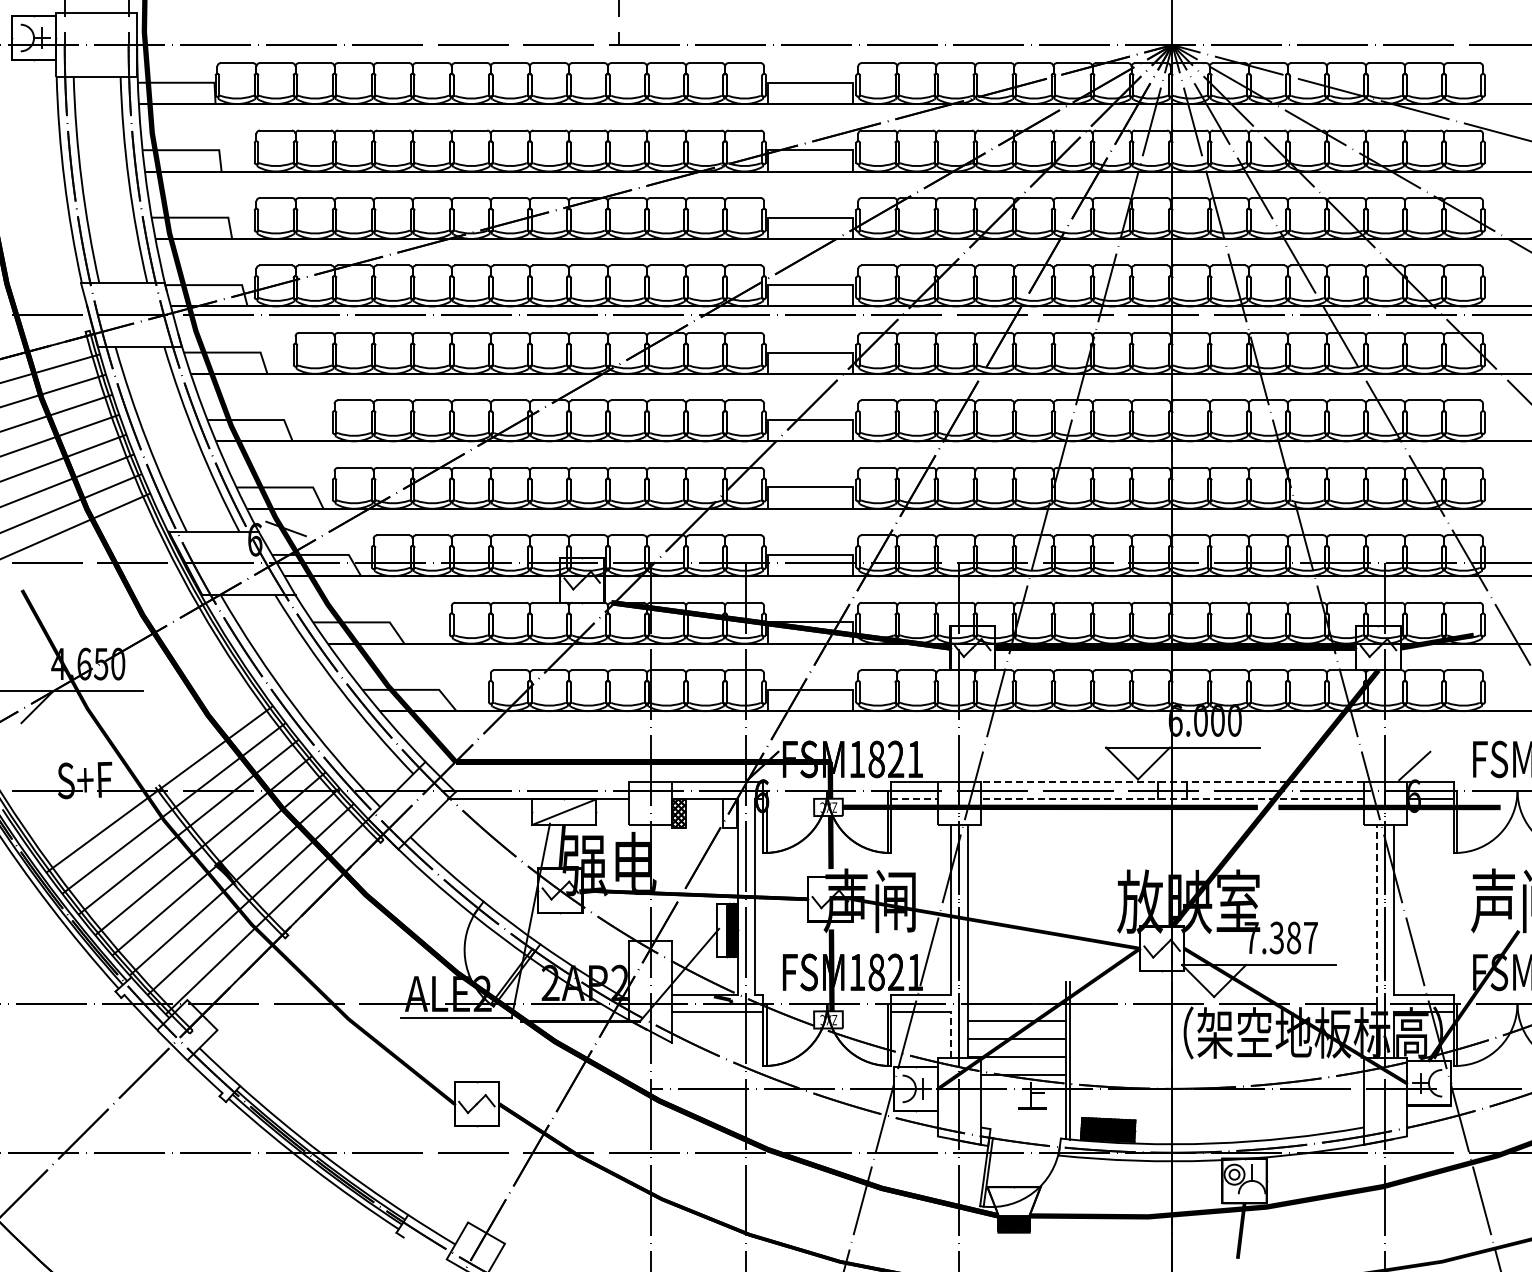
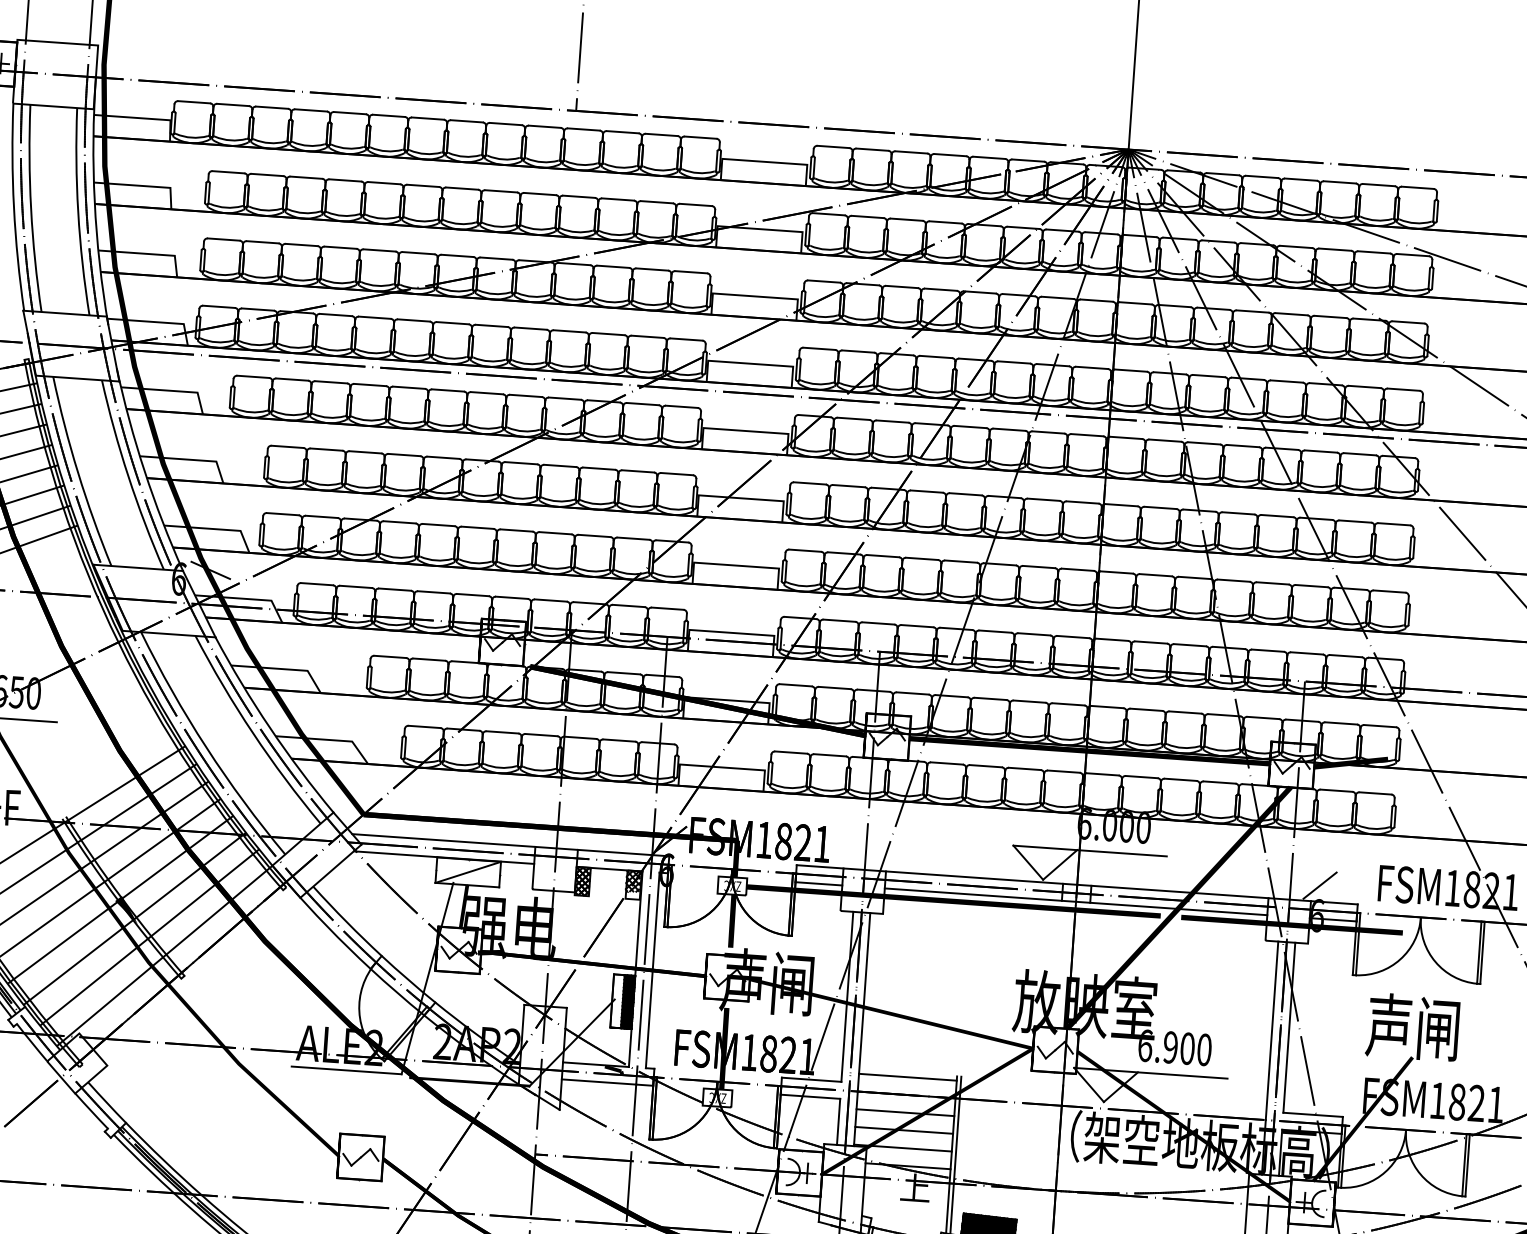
line: (537, 782) -> (443, 840), added
line: (1172, 782) -> (1077, 885), dashed -> solid
line: (915, 799) -> (819, 884), dashed -> solid
line: (1172, 799) -> (1076, 902), dashed -> solid
hatch: (728, 809) -> (632, 881), added
line: (1376, 913) -> (1271, 1030), dashed -> solid
text: (1280, 937) -> (1174, 1047), 7.387 -> 6.900
line: (1016, 985) -> (907, 1076), added
line: (950, 1034) -> (838, 1121), dashed -> solid

